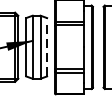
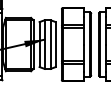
line: (46, 47) -> (55, 44), dashed -> solid

